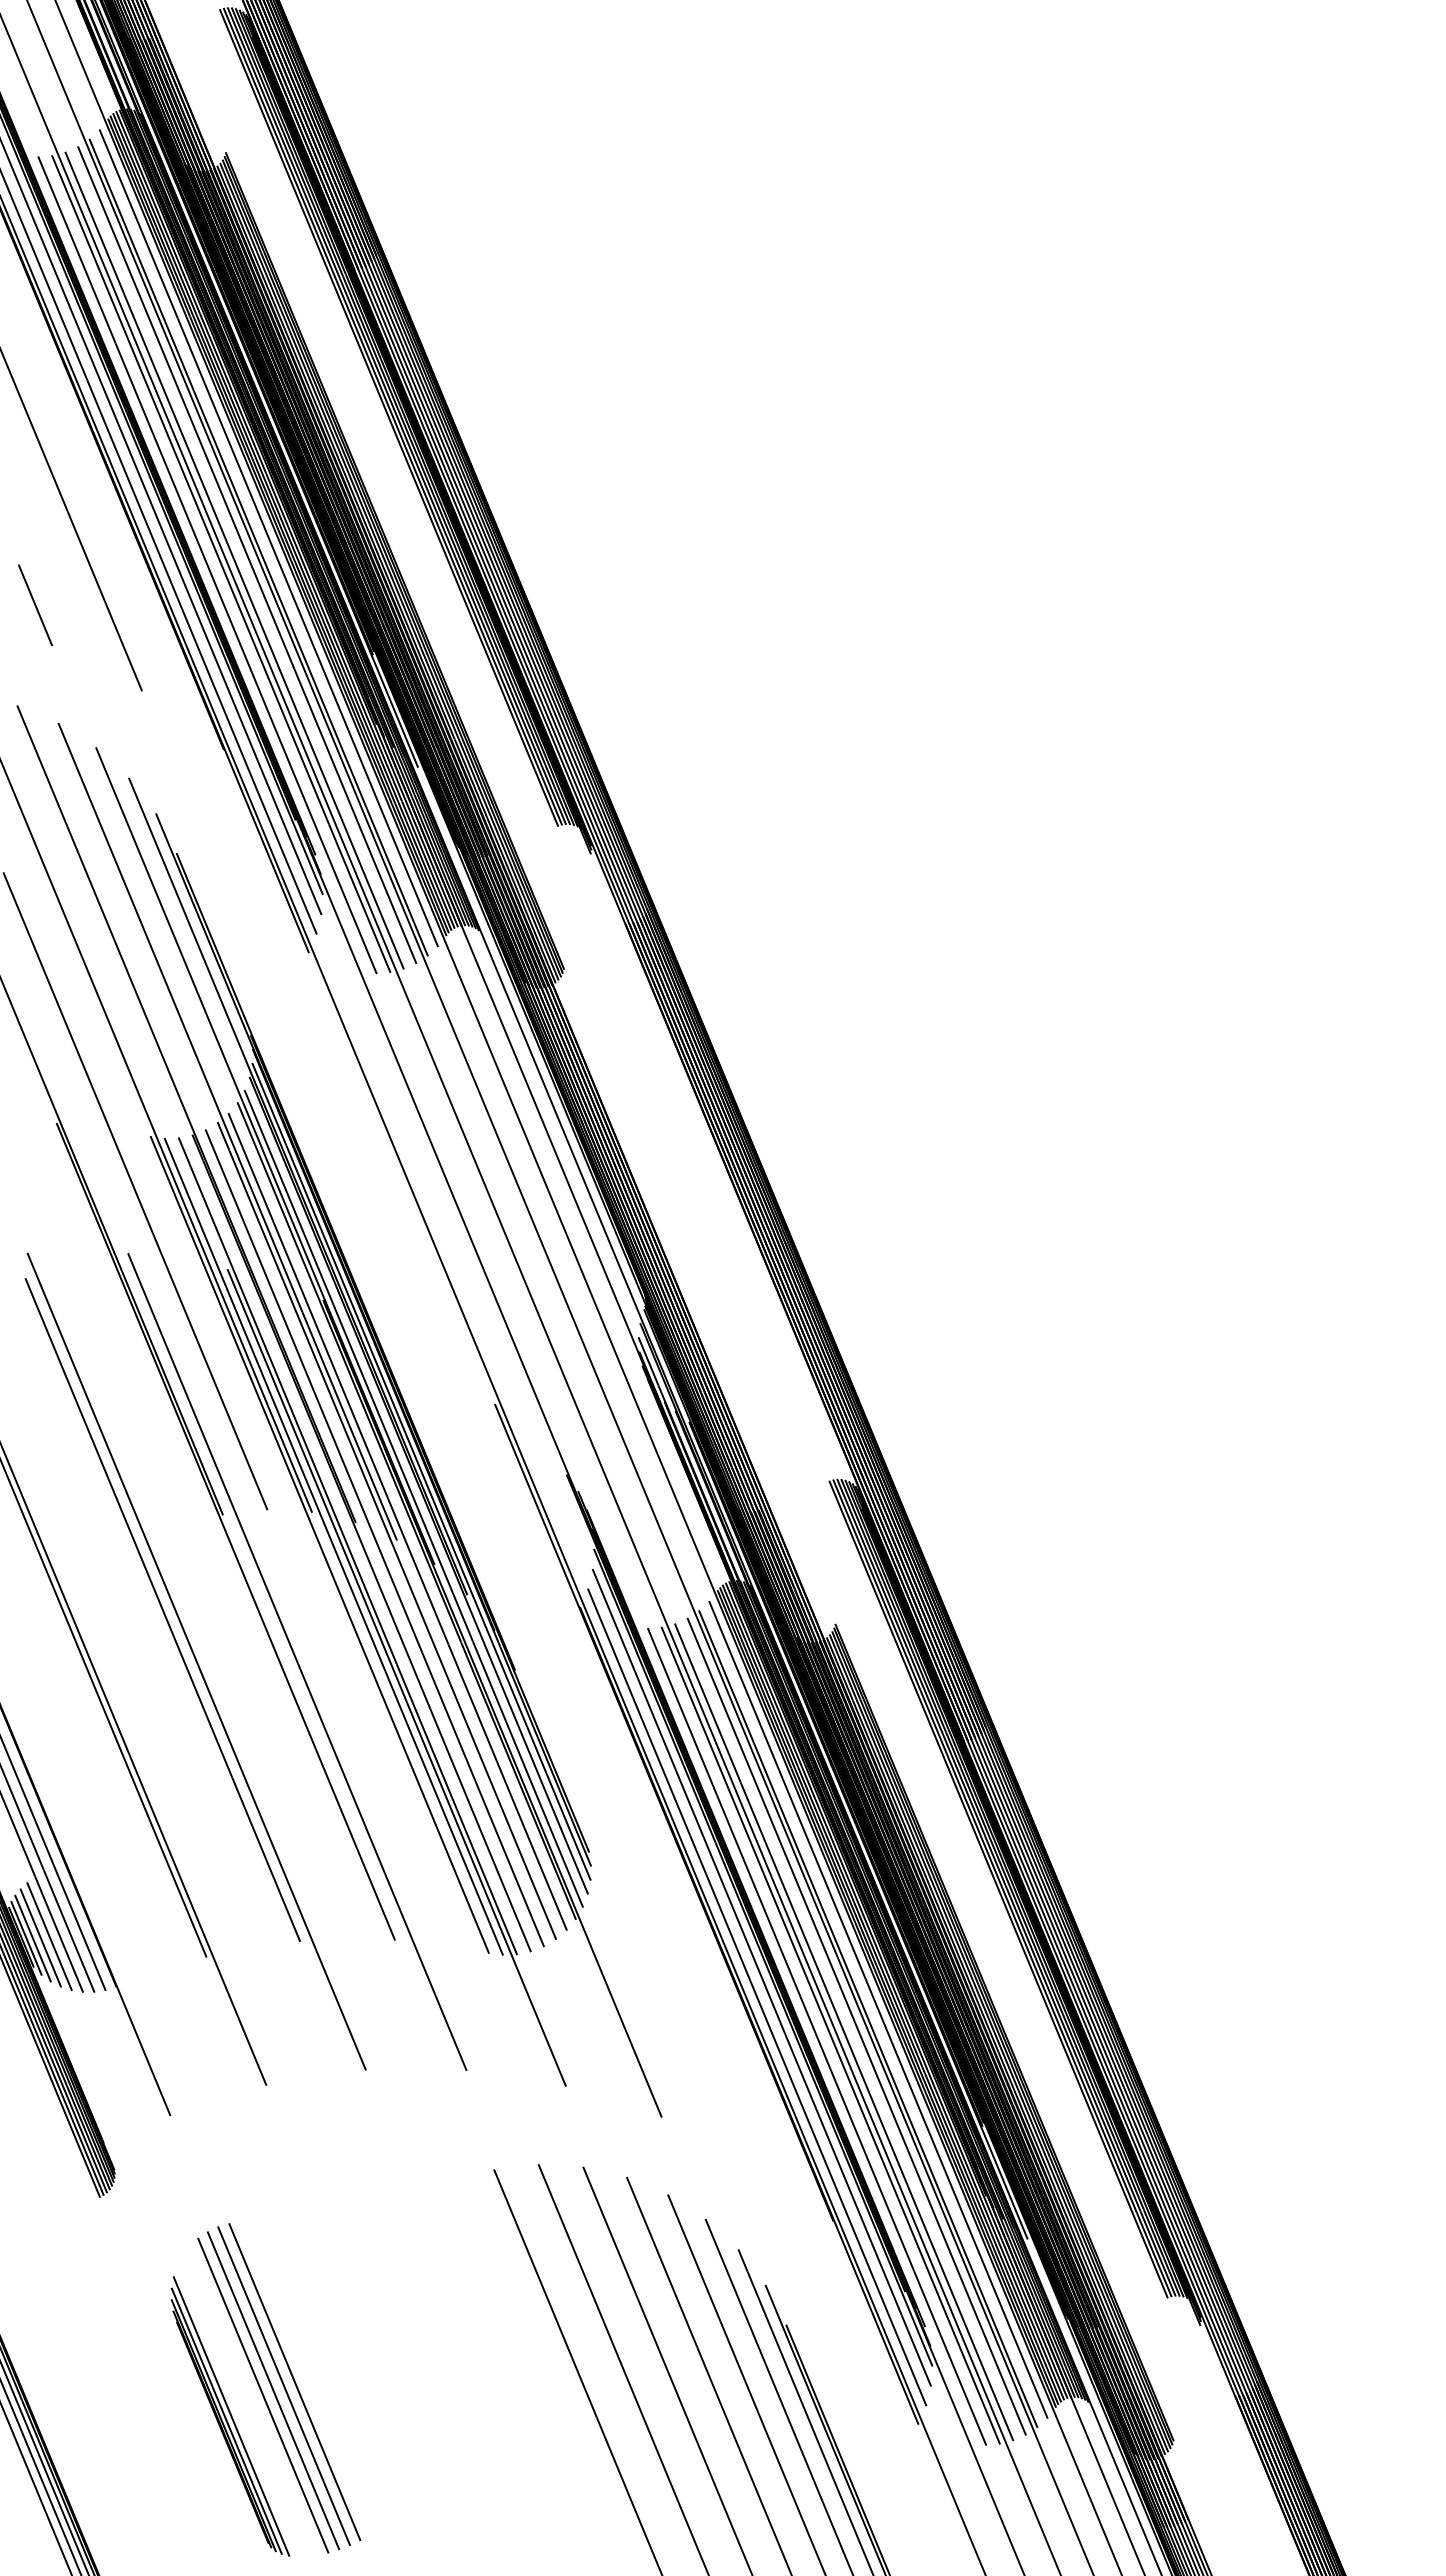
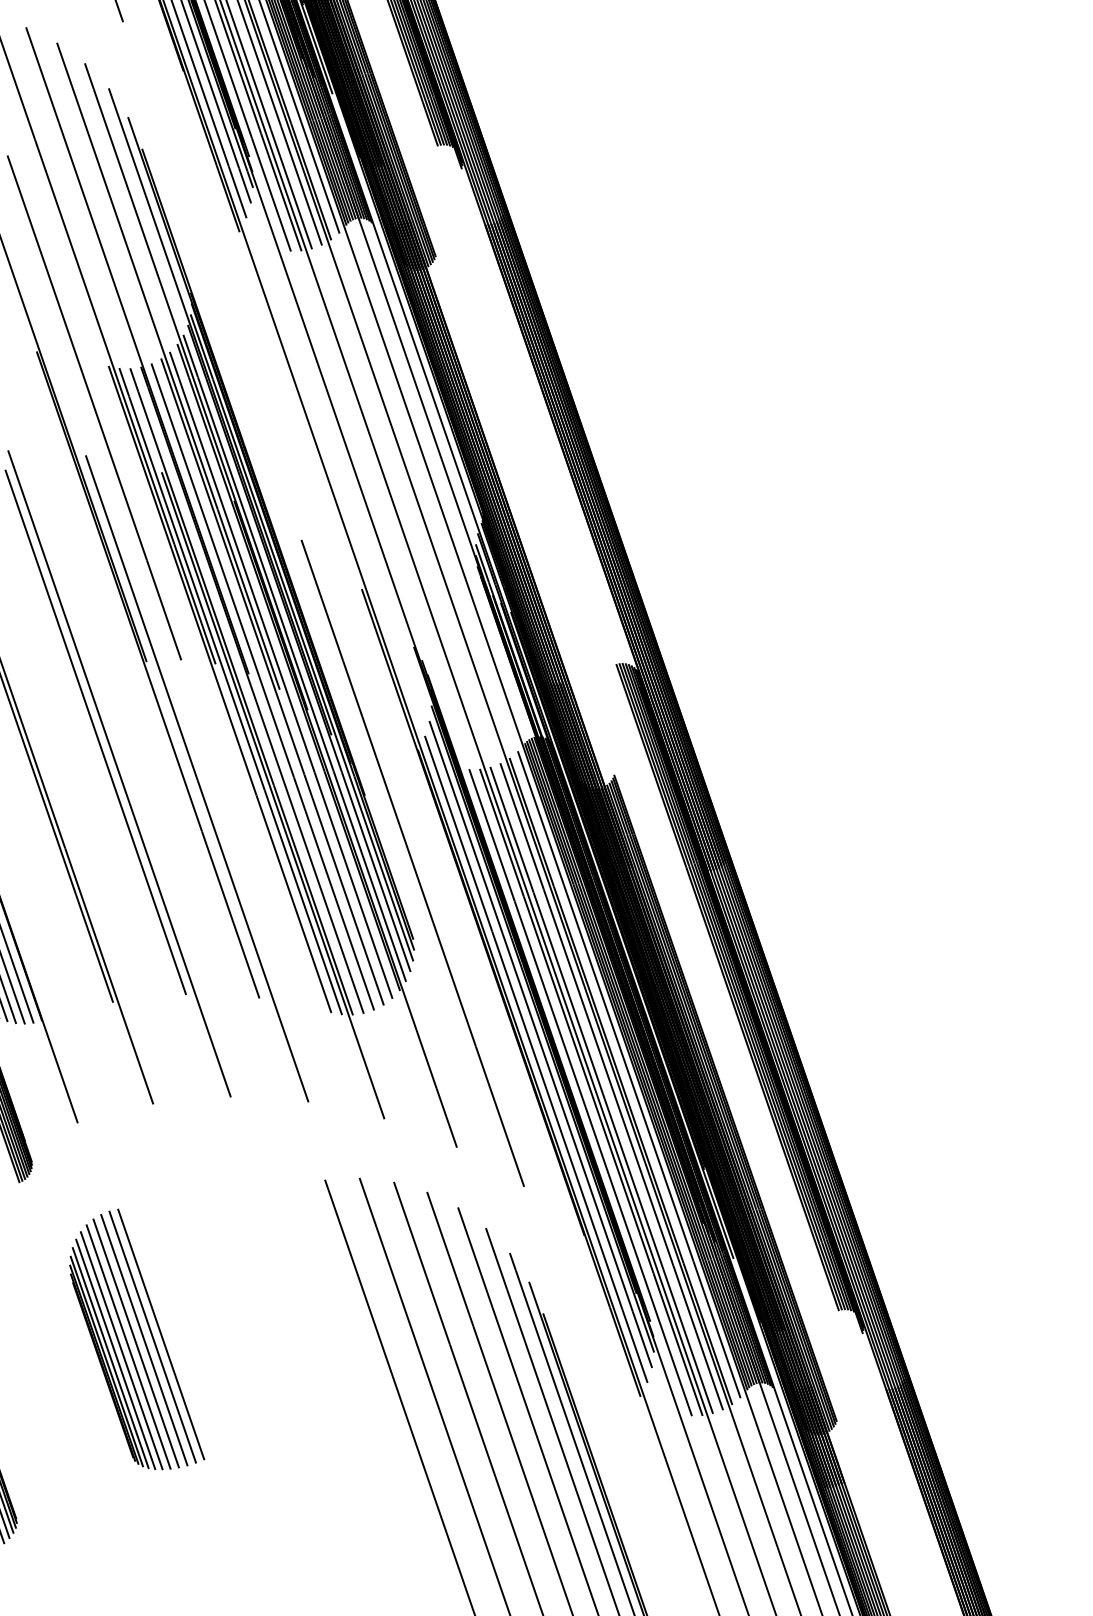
line: (582, 1753) -> (412, 862), added
line: (253, 2400) -> (128, 1346), added
line: (244, 2406) -> (121, 1350), added
line: (237, 2411) -> (115, 1354), added

